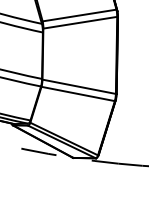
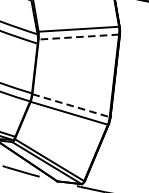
line: (79, 22) -> (78, 36), solid -> dashed
line: (79, 86) -> (71, 105), solid -> dashed

